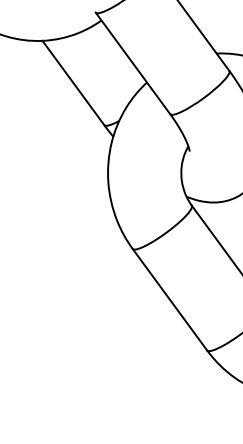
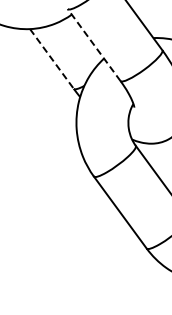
line: (133, 64) -> (94, 45), solid -> dashed
line: (74, 83) -> (52, 59), solid -> dashed

